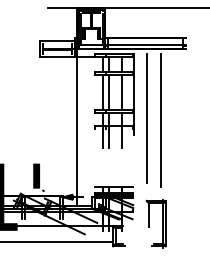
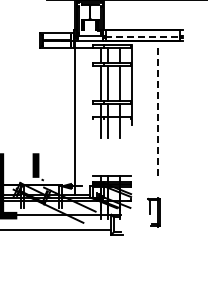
line: (145, 45) -> (143, 36), solid -> dashed
line: (146, 118) -> (144, 108), removed
line: (161, 120) -> (158, 110), solid -> dashed
part: (155, 223) -> (153, 212), size x0.6

